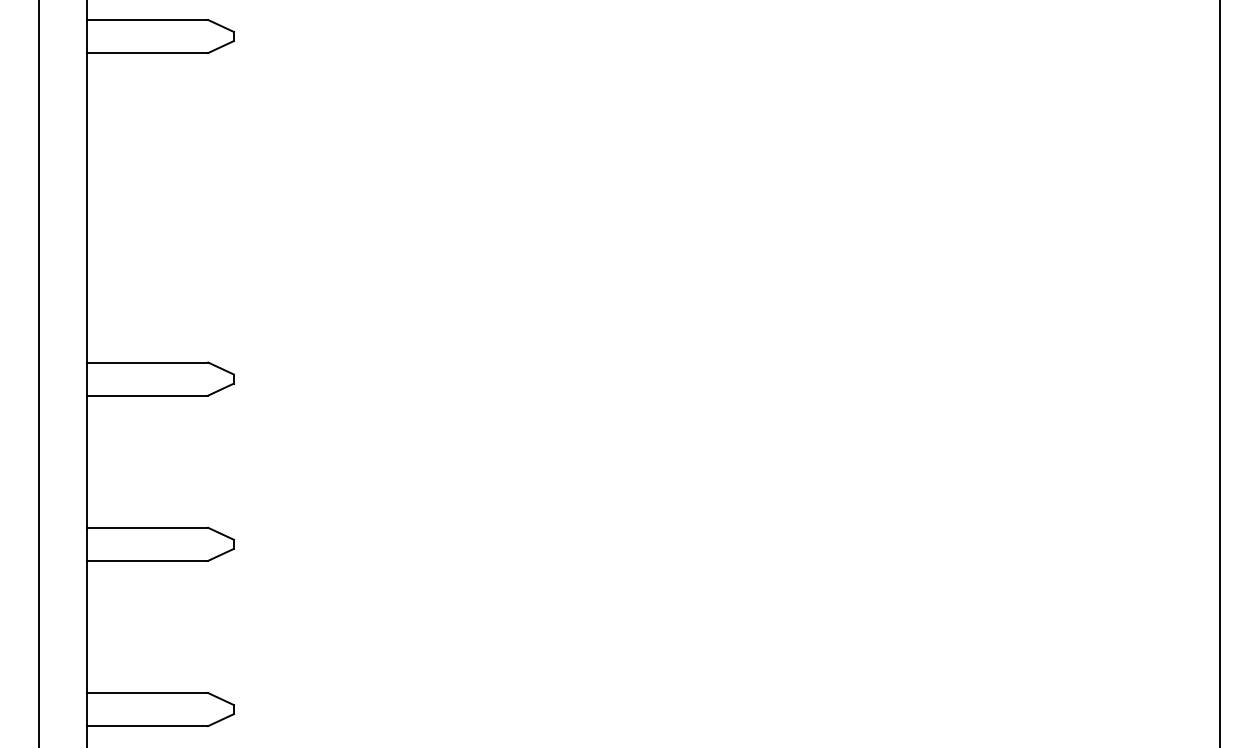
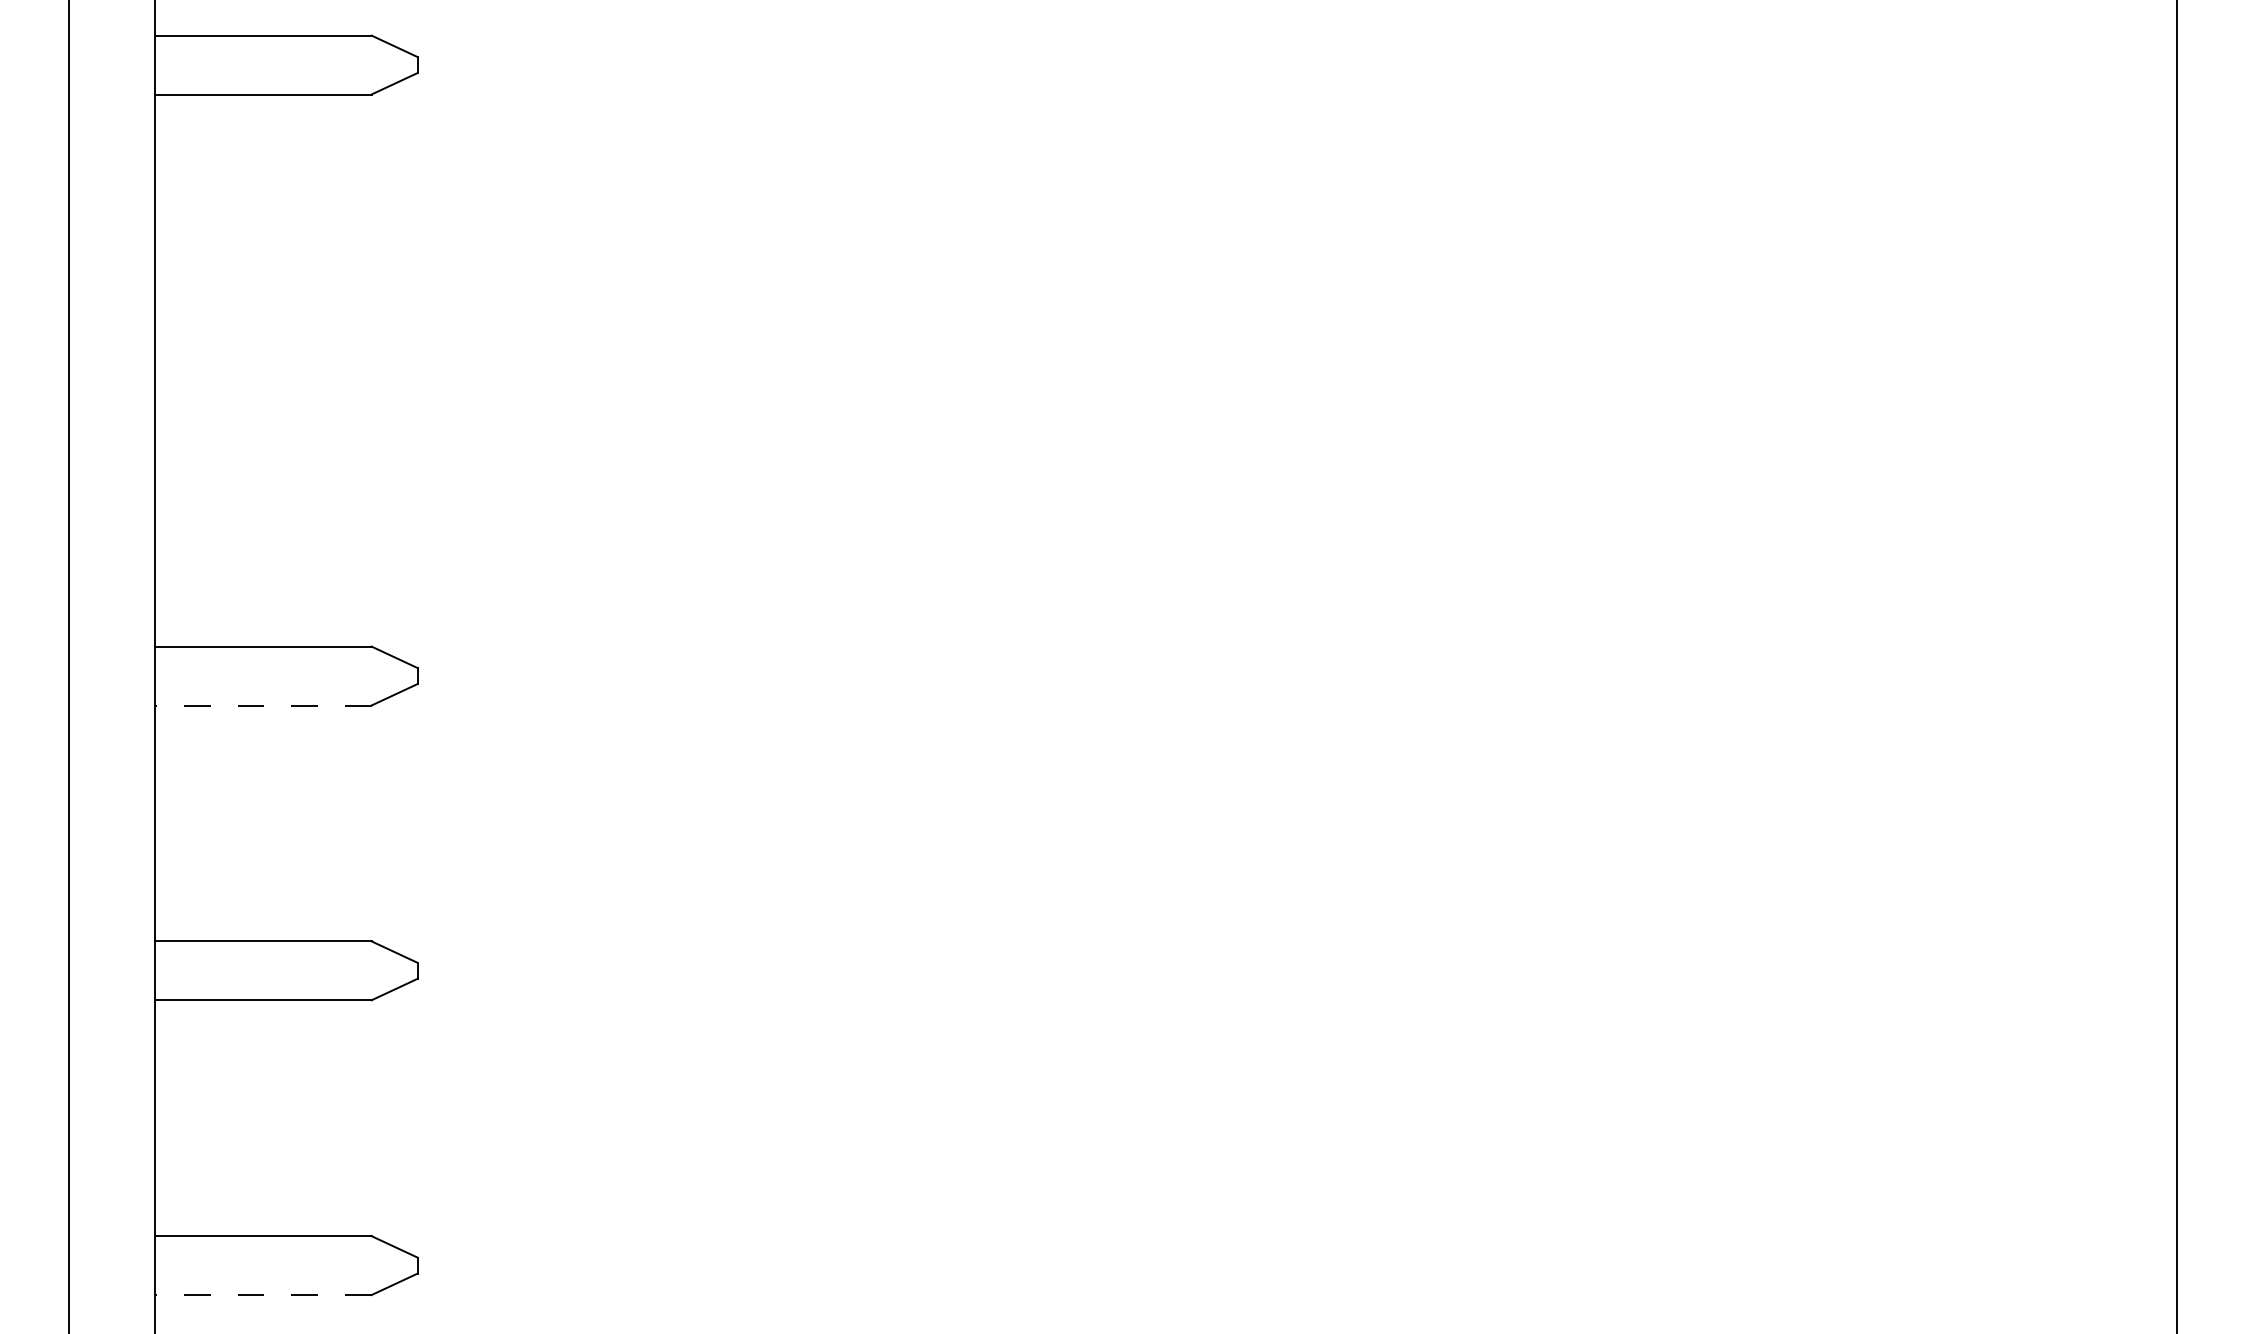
line: (147, 395) -> (263, 705), solid -> dashed
line: (147, 726) -> (263, 1295), solid -> dashed

